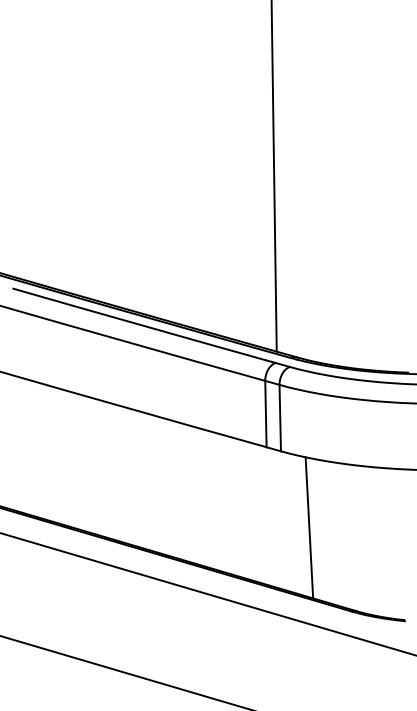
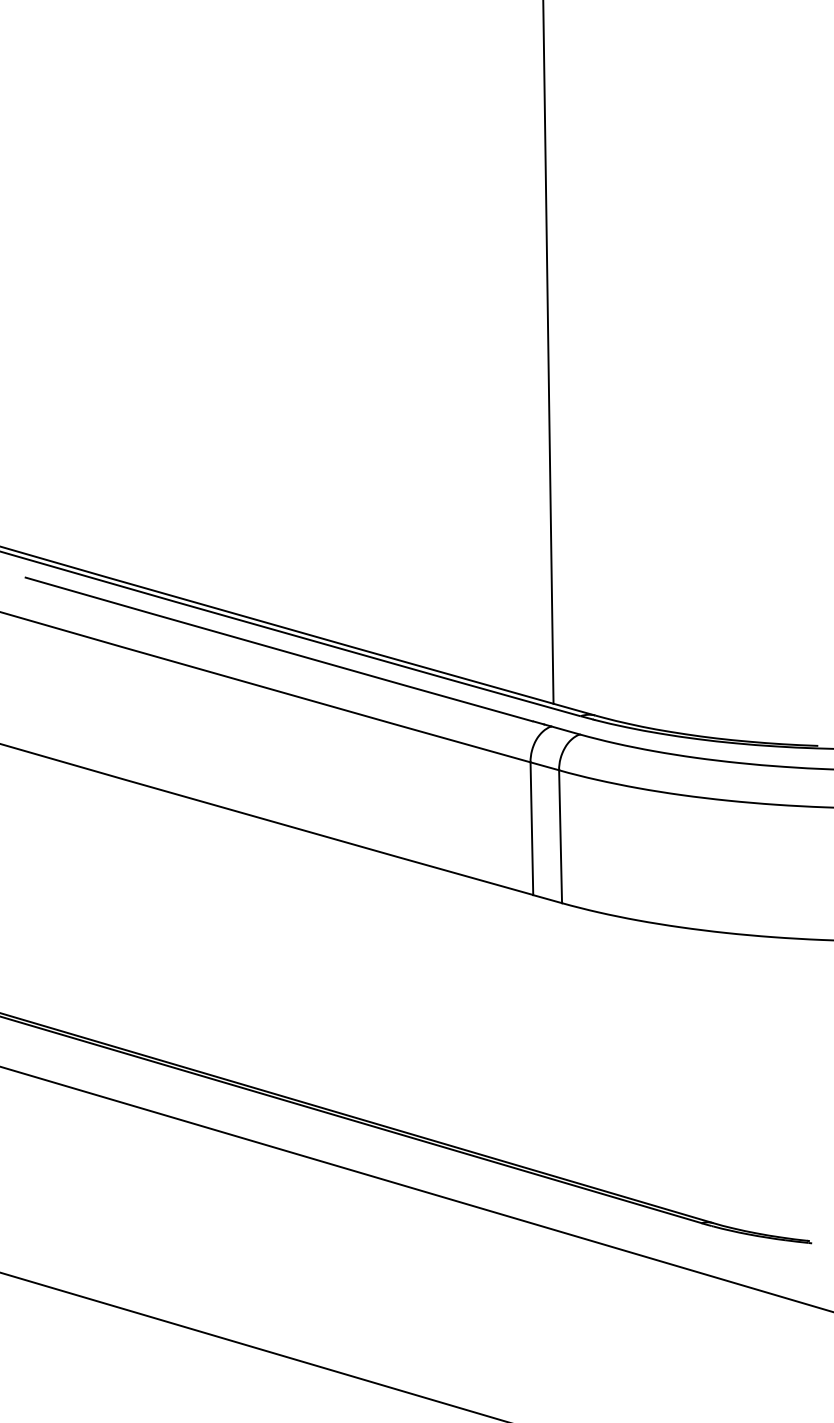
line: (309, 527) -> (619, 1055), removed

